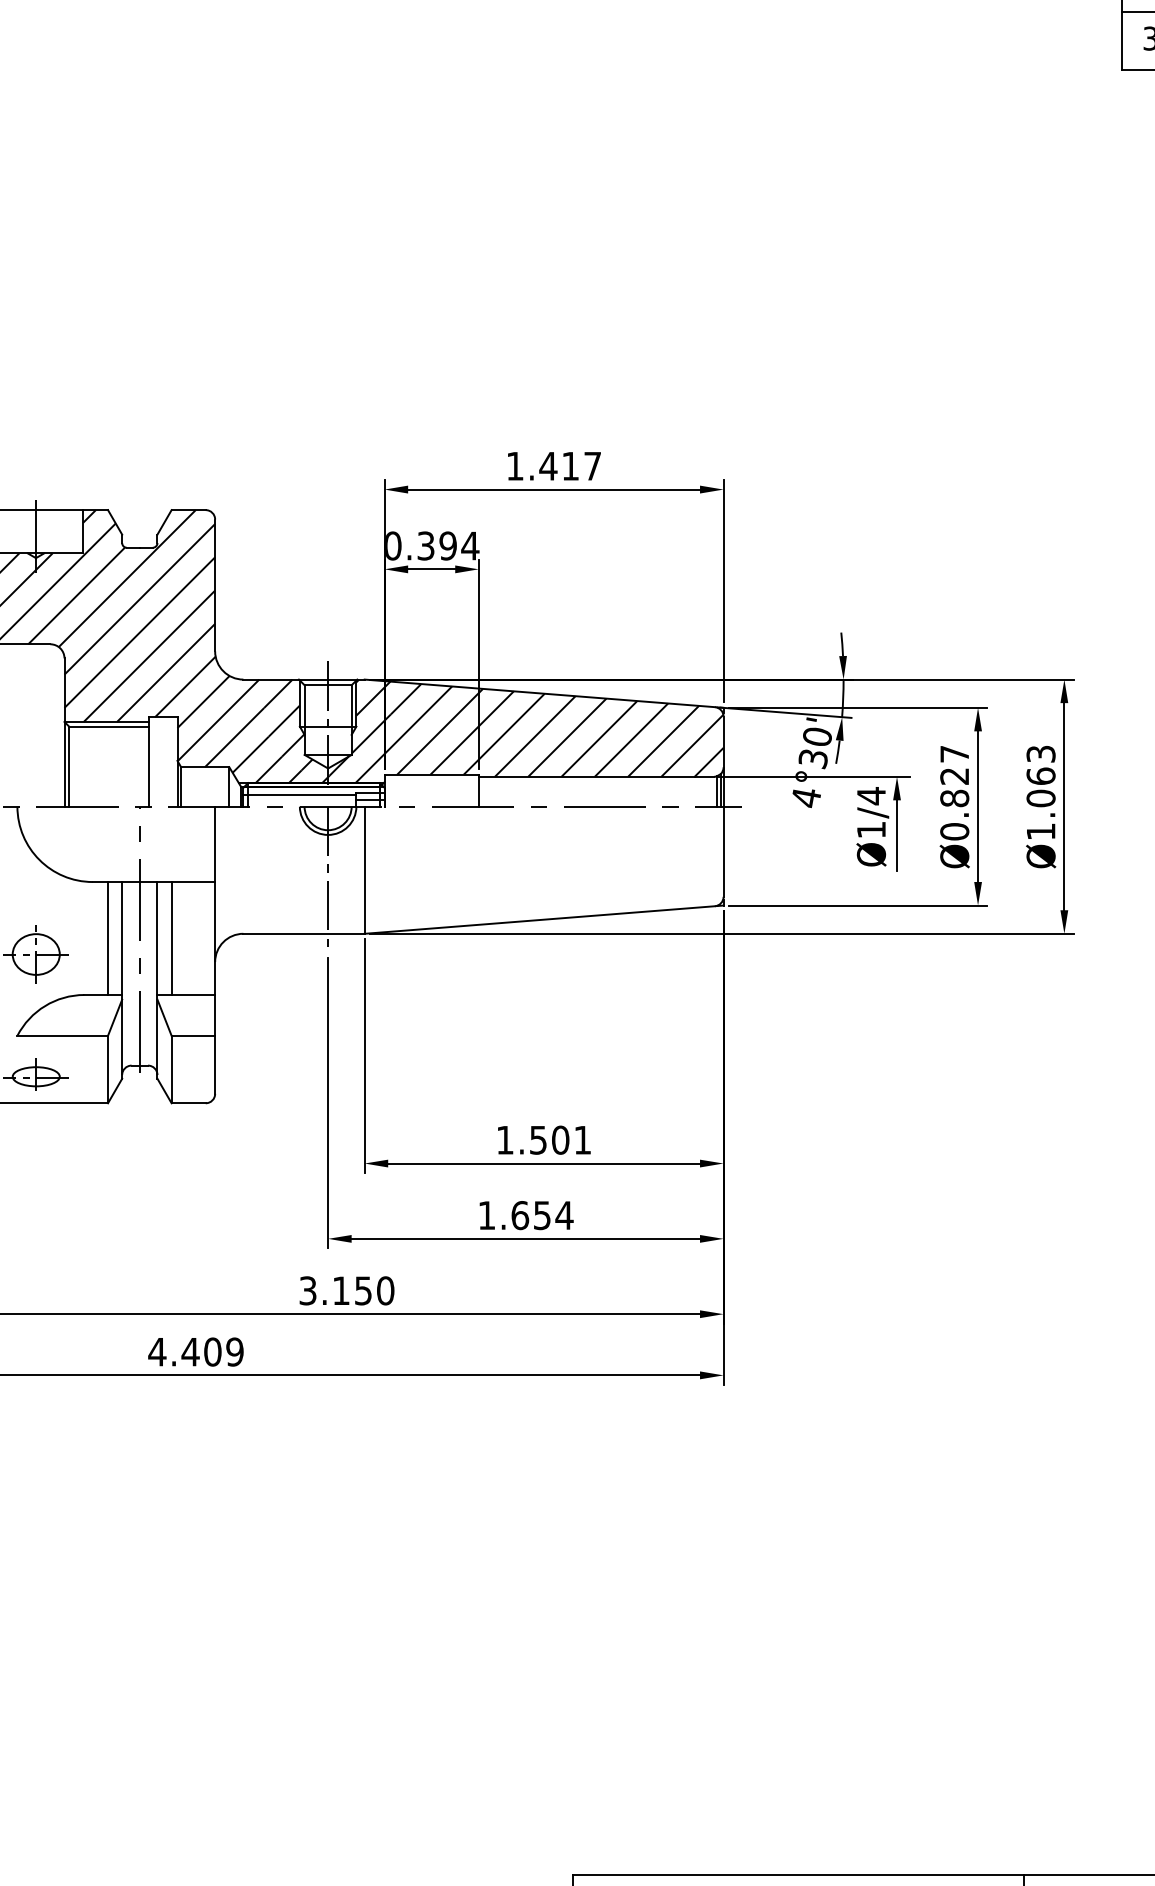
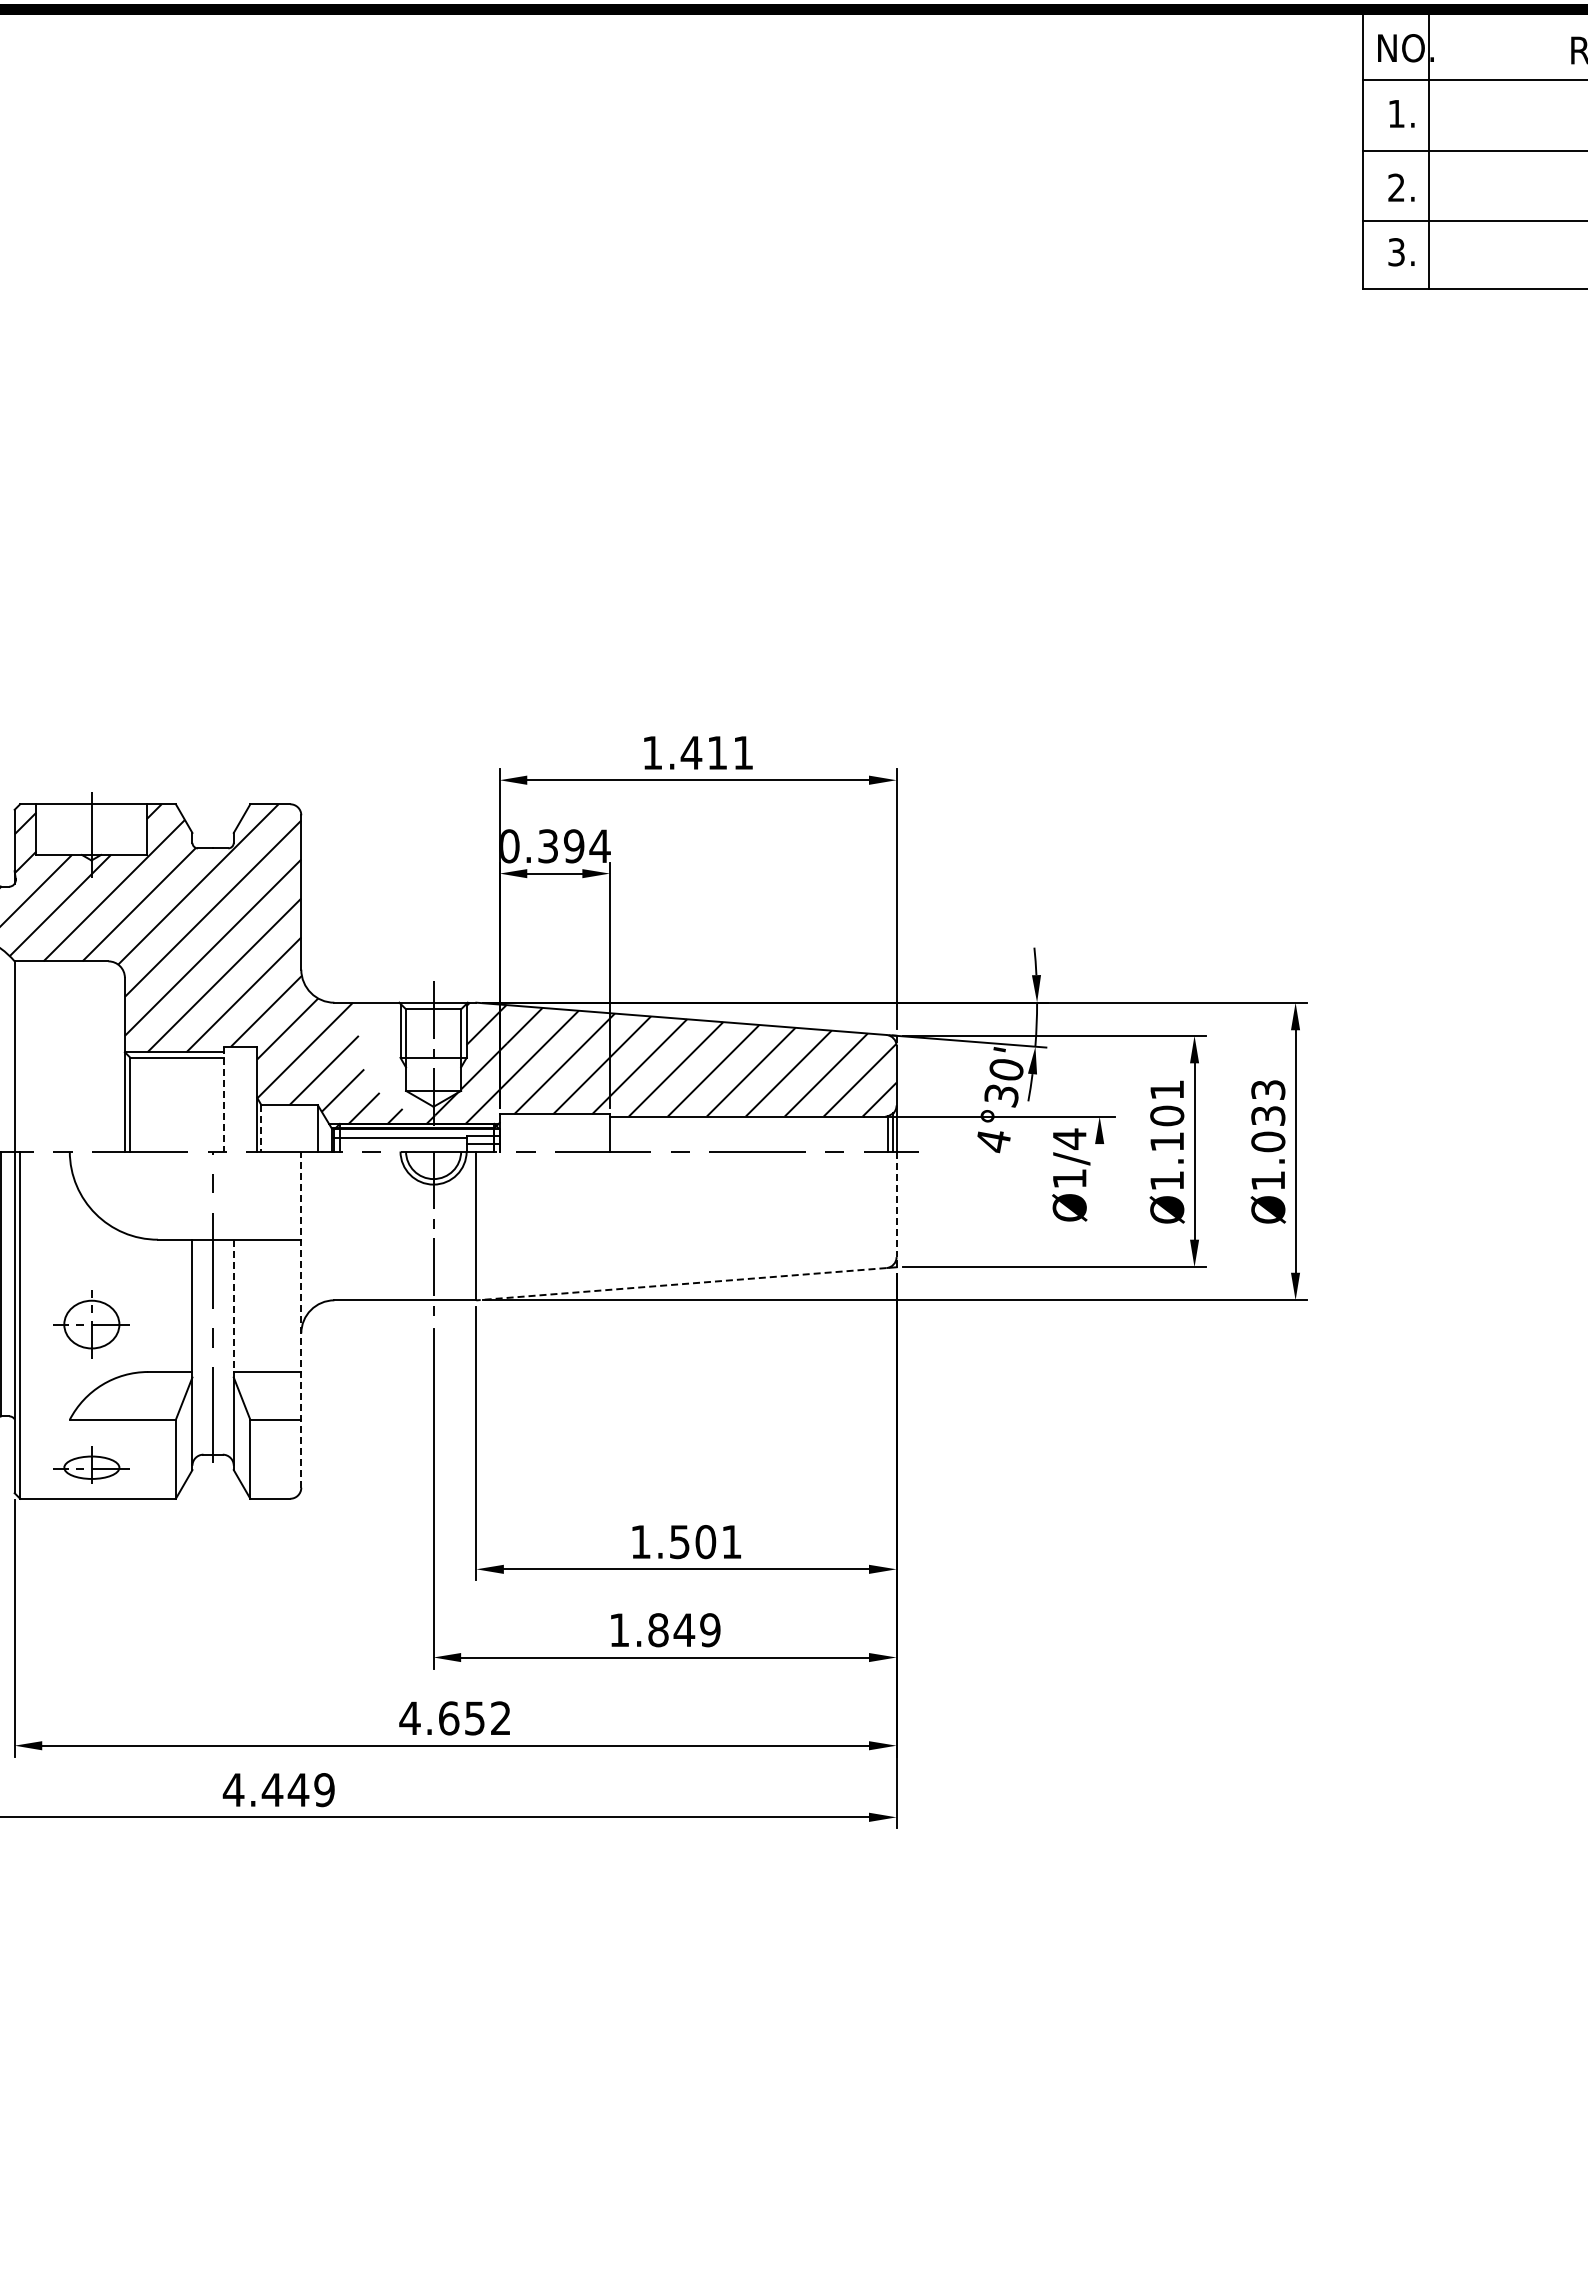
text: (592, 465) -> (743, 752), 1.417 -> 1.411
hatch: (287, 724) -> (386, 1055), removed
line: (149, 762) -> (224, 1099), solid -> dashed
text: (1041, 775) -> (1268, 1115), Ø1.063 -> Ø1.033
line: (181, 787) -> (261, 1128), solid -> dashed
text: (954, 793) -> (1167, 1135), Ø0.827 -> Ø1.101
line: (896, 835) -> (1099, 1185), removed
line: (723, 851) -> (896, 1204), solid -> dashed
line: (539, 920) -> (681, 1284), solid -> dashed
line: (107, 938) -> (175, 1305), removed
line: (171, 938) -> (250, 1305), removed
line: (157, 939) -> (233, 1306), solid -> dashed
line: (215, 950) -> (301, 1319), solid -> dashed
text: (542, 1215) -> (684, 1630), 1.654 -> 1.849
text: (346, 1290) -> (455, 1718), 3.150 -> 4.652
text: (212, 1352) -> (298, 1790), 4.409 -> 4.449

